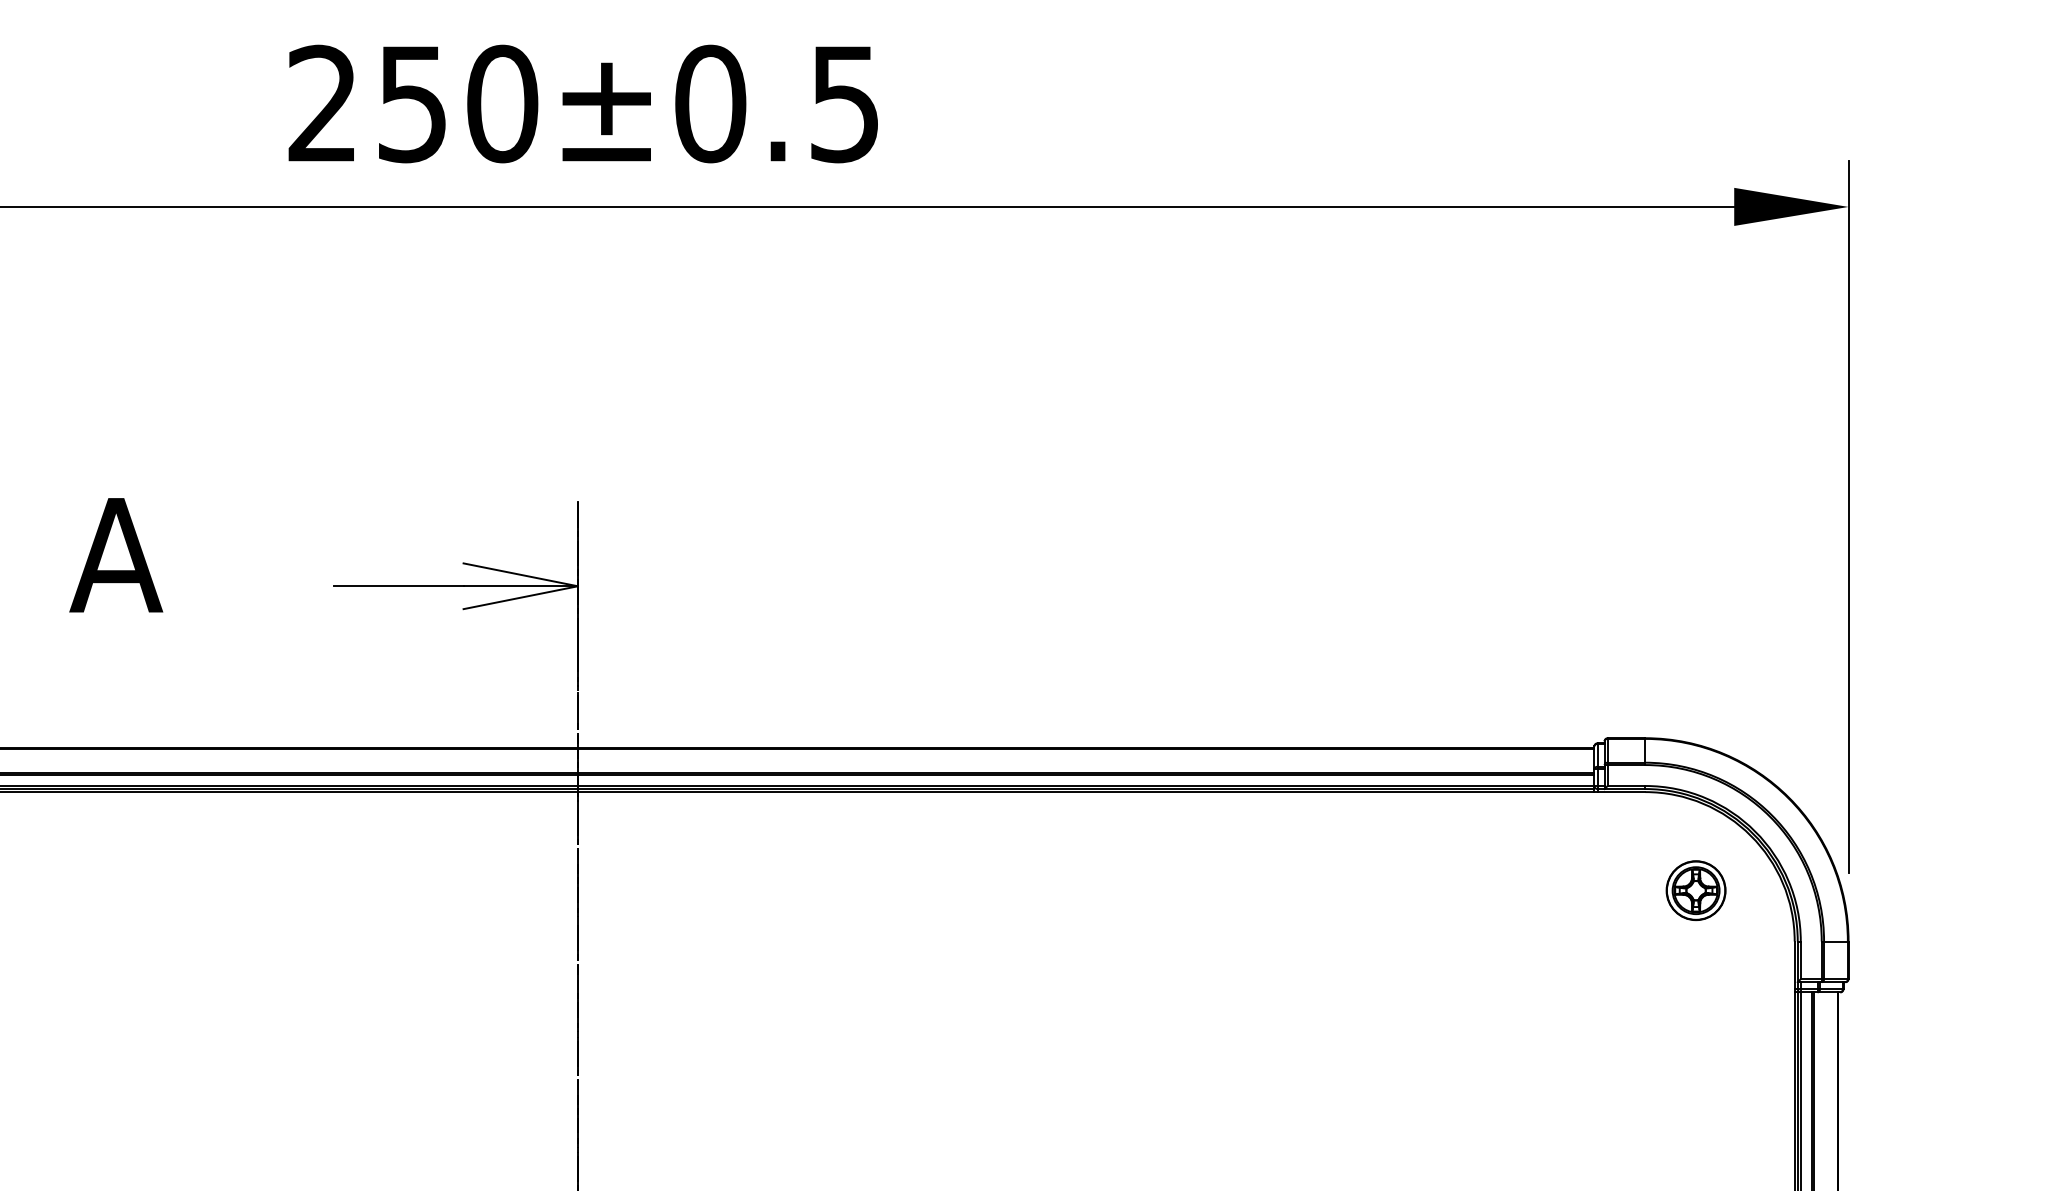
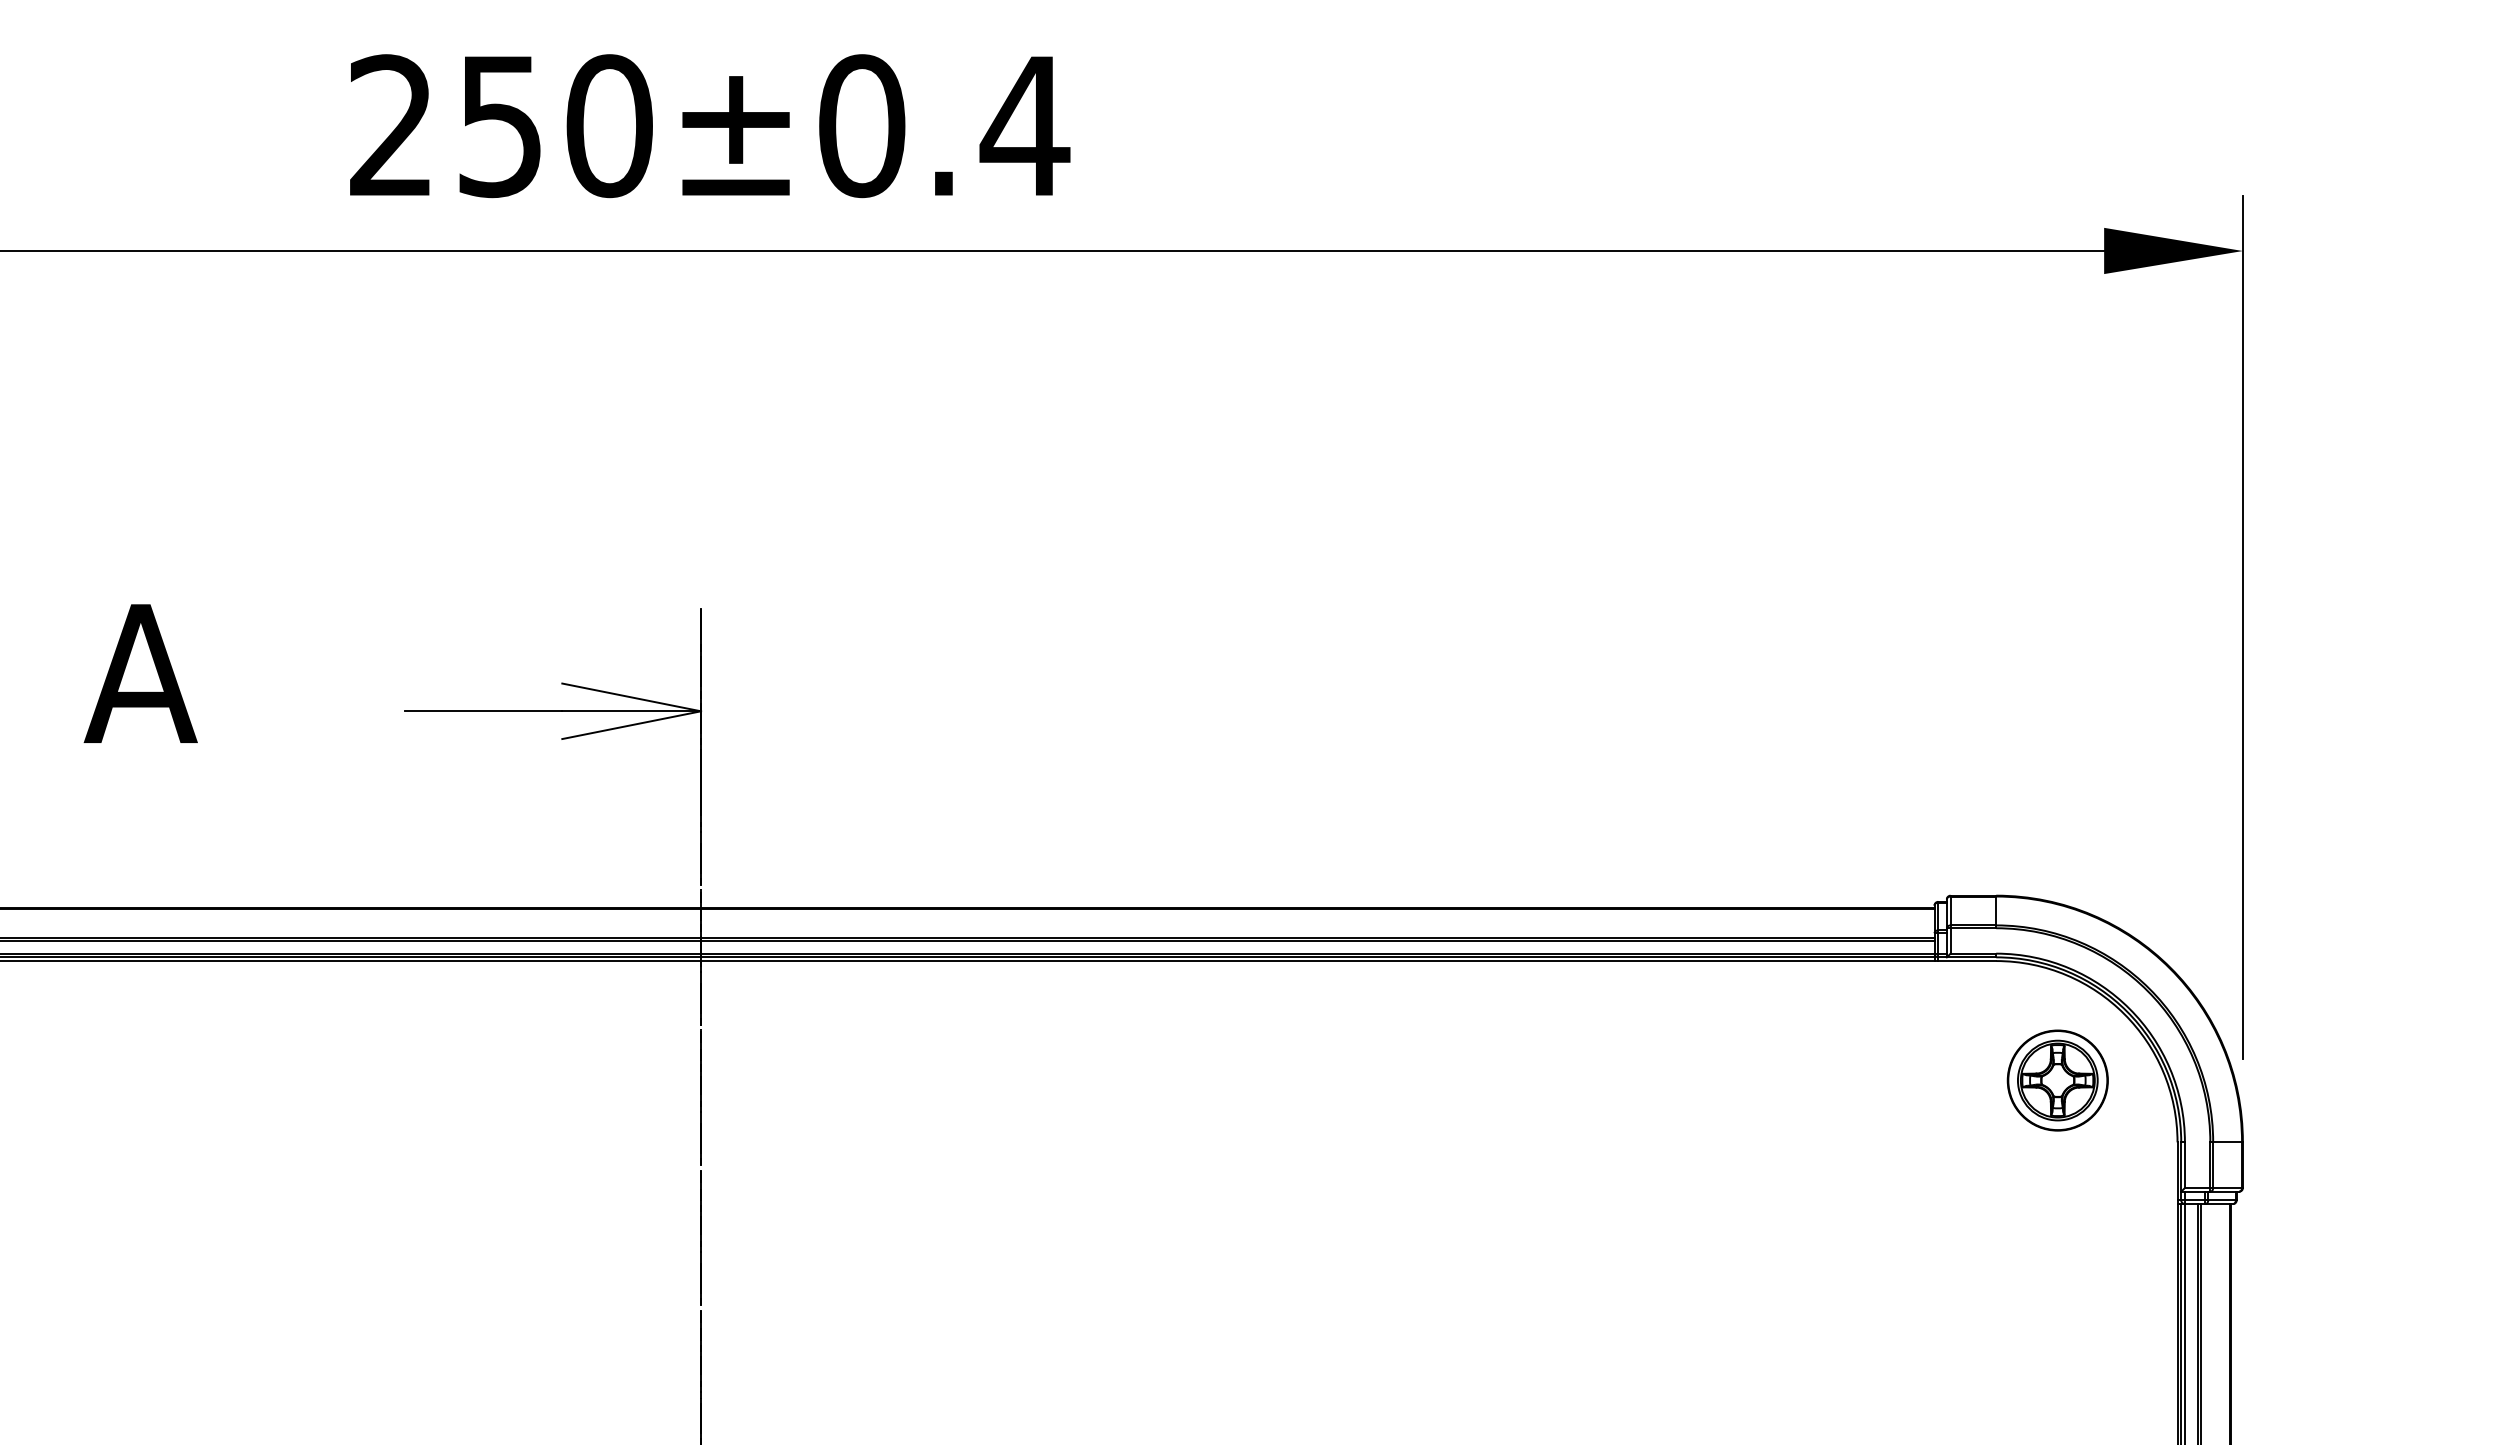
text: (844, 105) -> (1024, 127), 250±0.5 -> 250±0.4
part: (1695, 890) -> (2057, 1080), size x1.4

